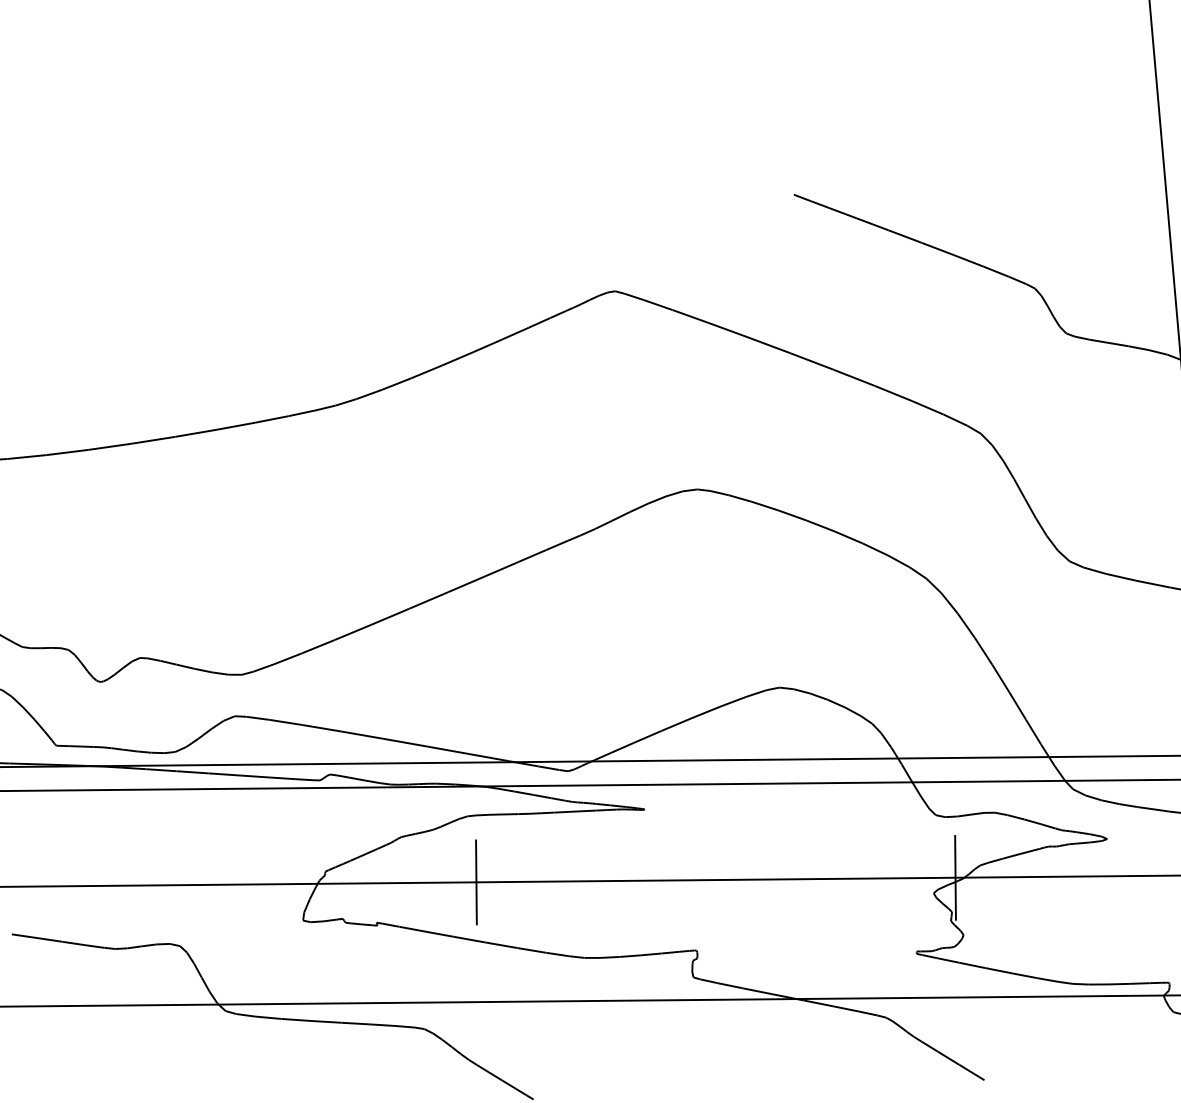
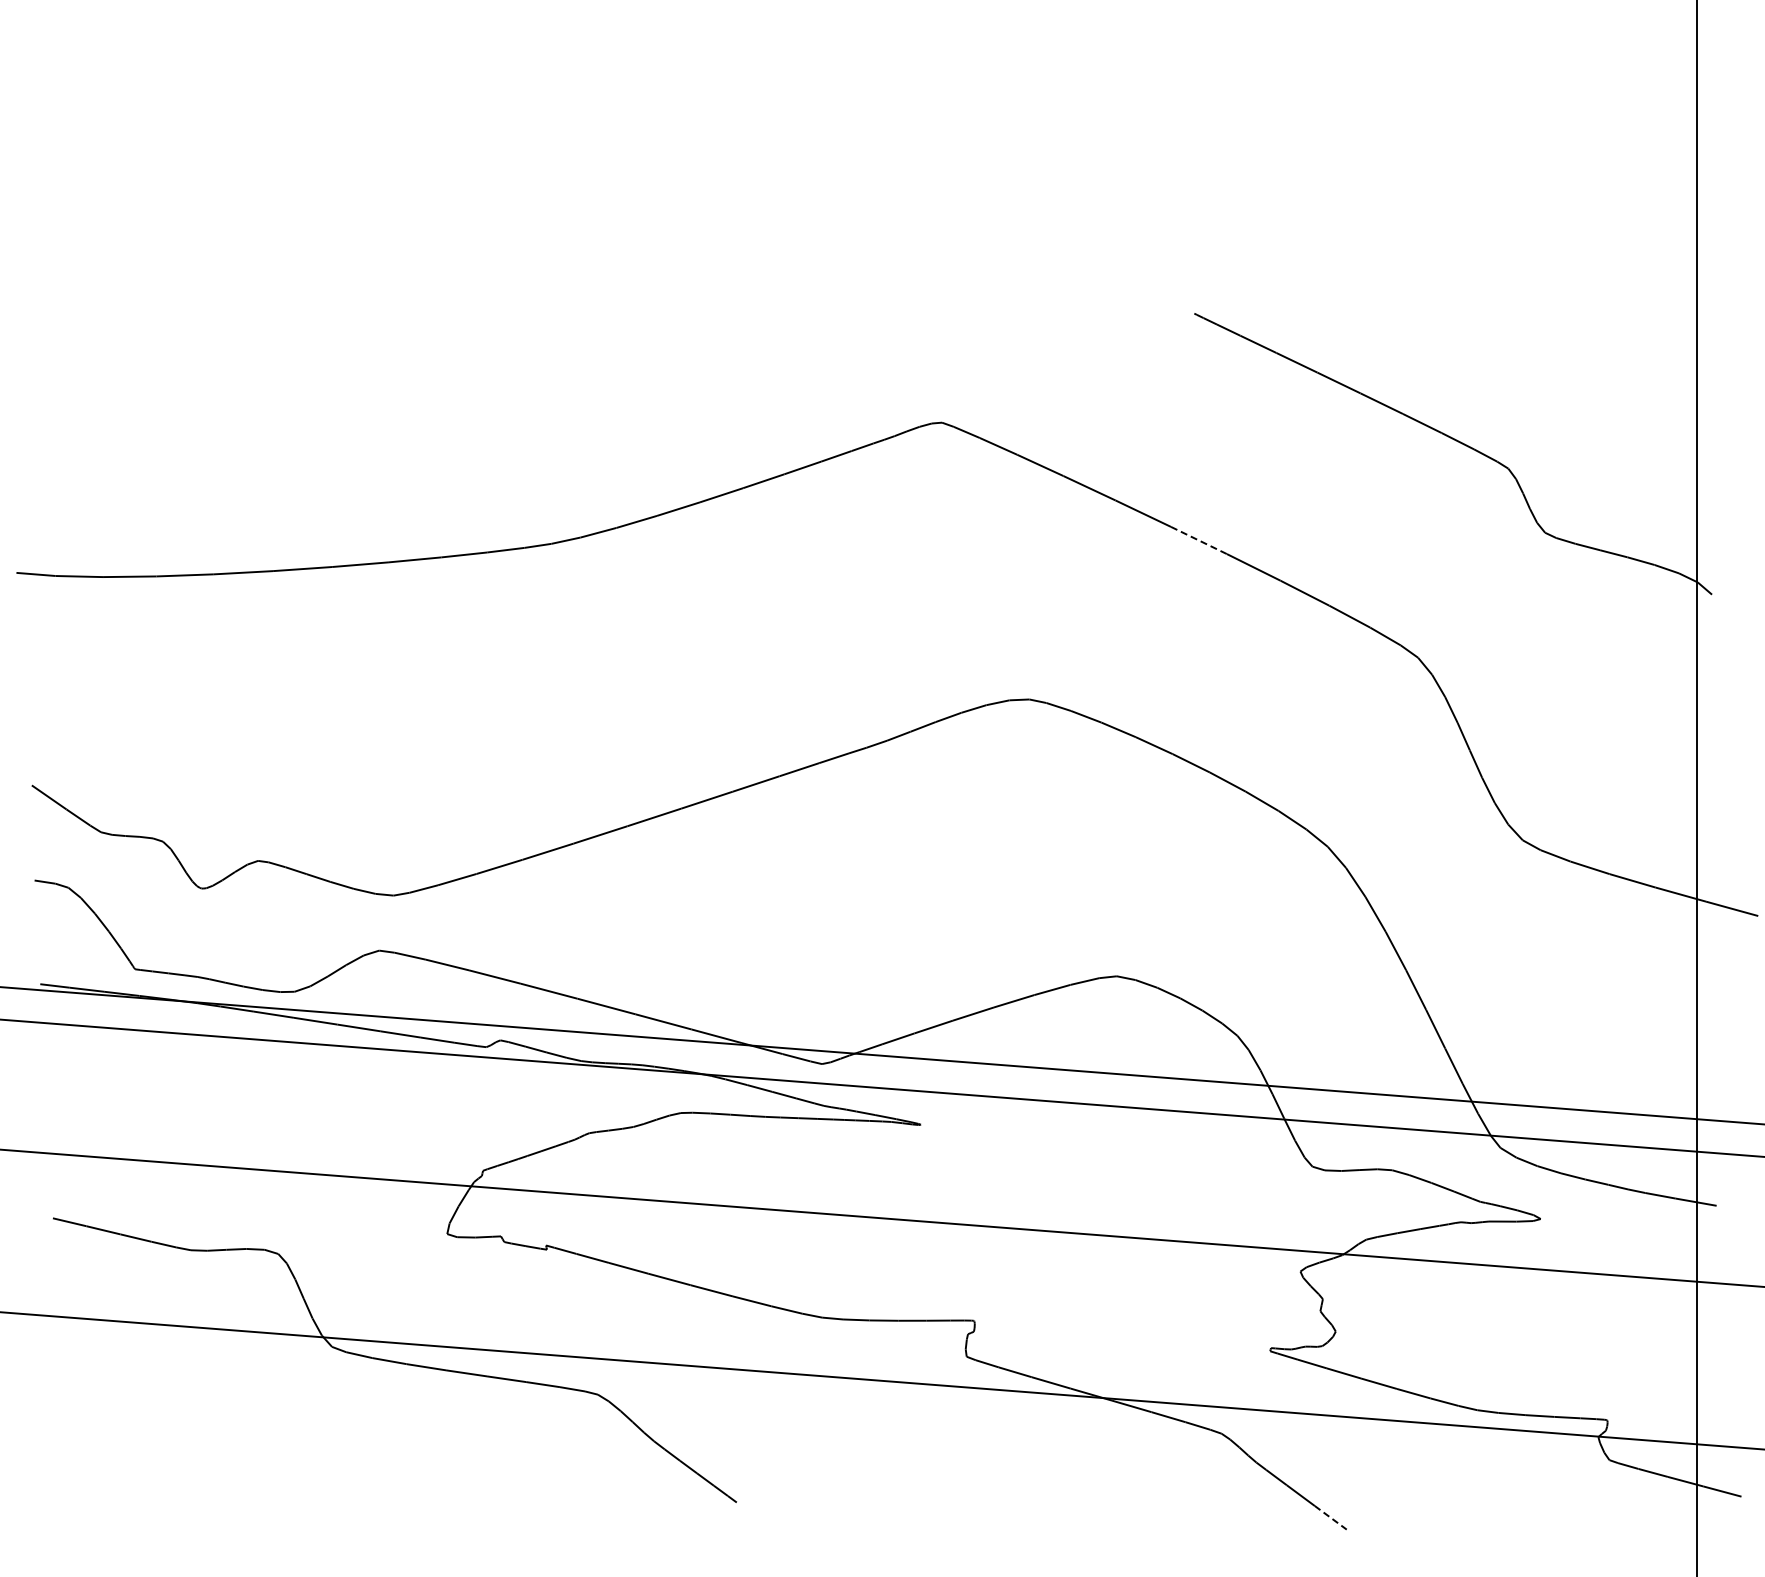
line: (812, 361) -> (1199, 540), solid -> dashed
line: (955, 877) -> (1331, 1252), removed
line: (475, 882) -> (684, 1202), removed
line: (971, 1072) -> (1330, 1517), solid -> dashed

